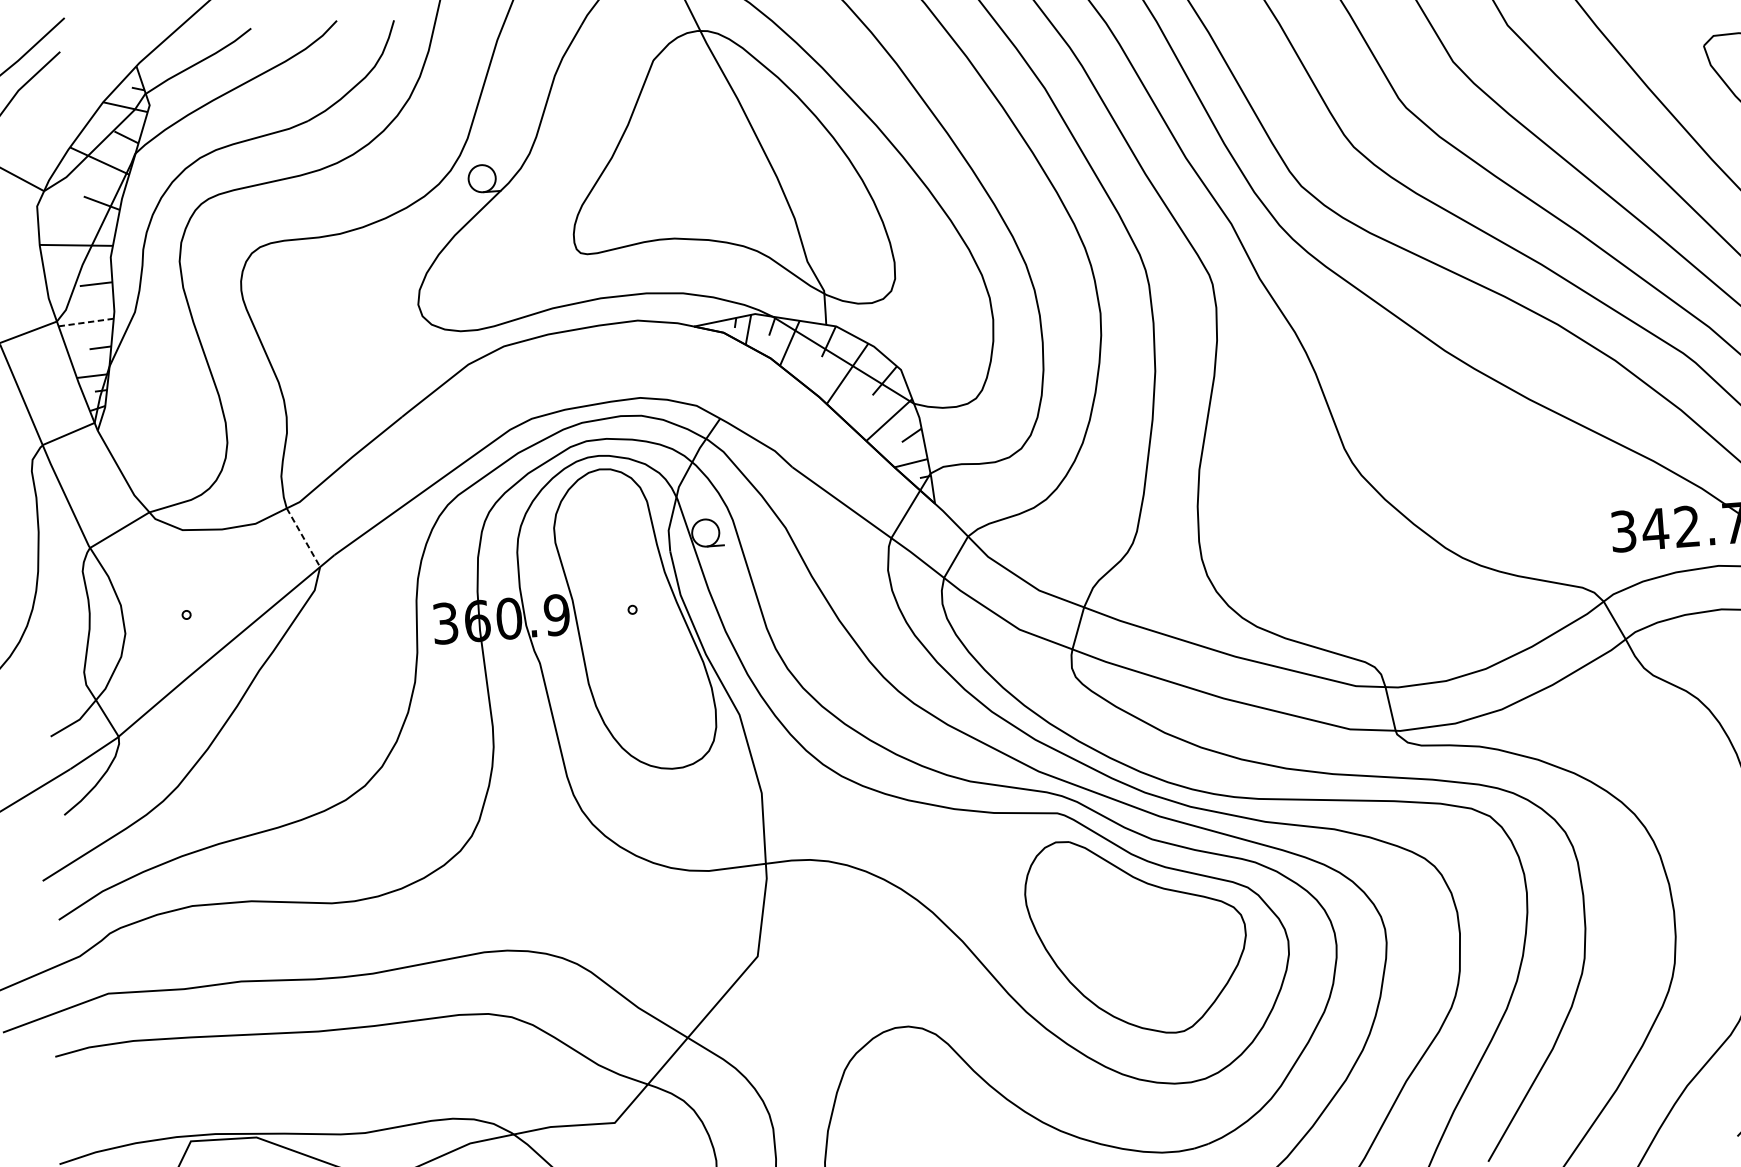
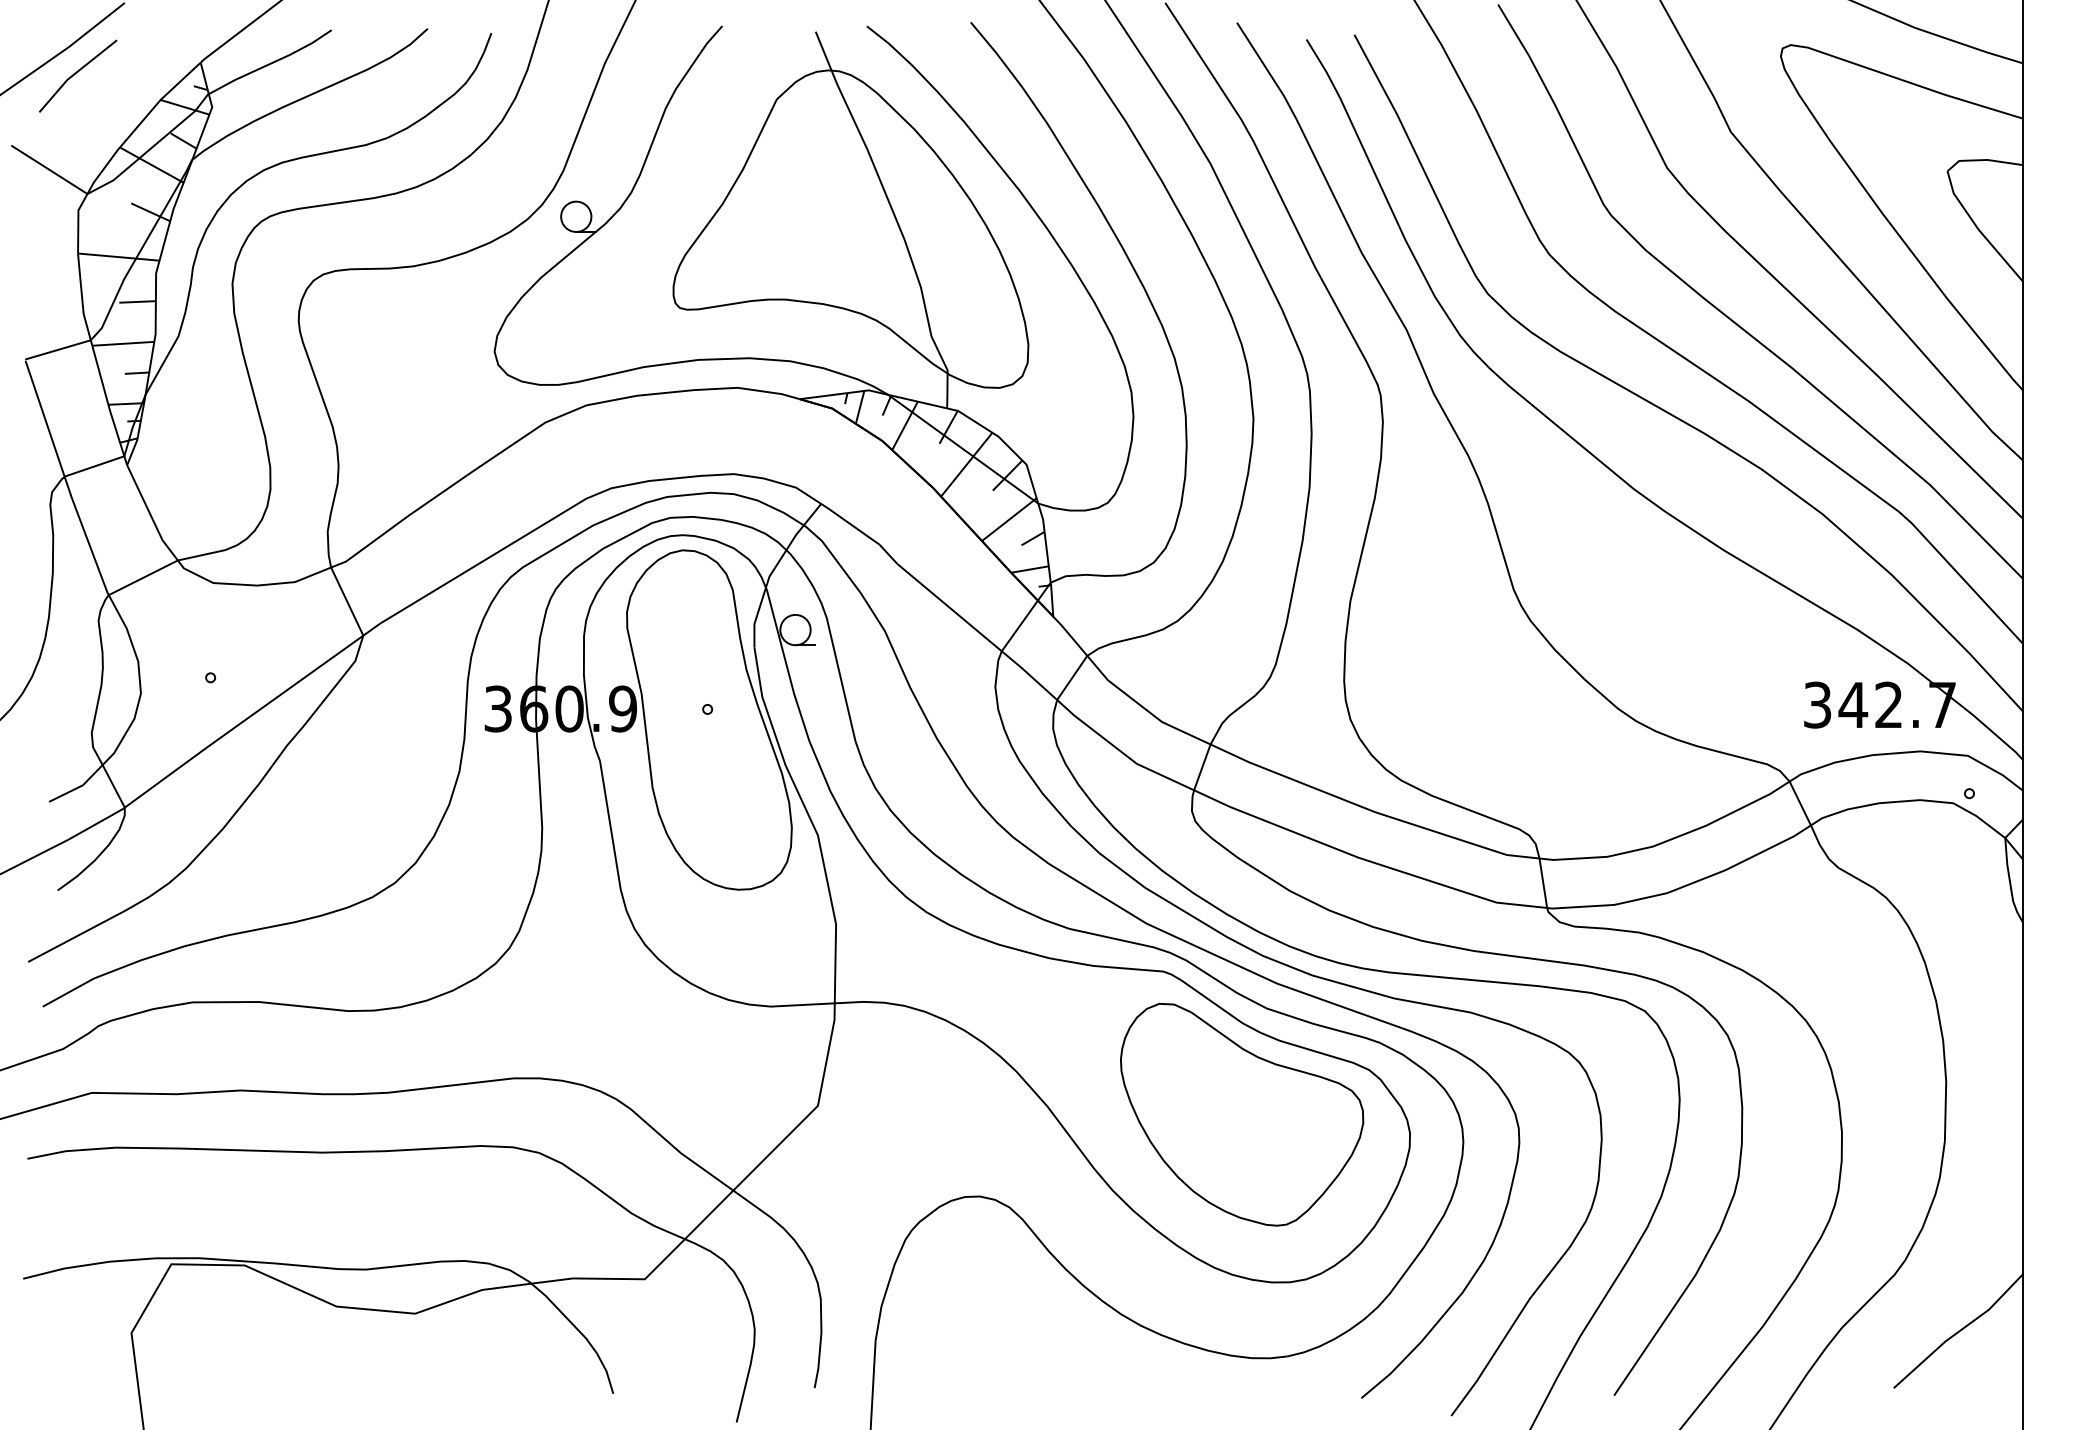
line: (85, 322) -> (122, 343), dashed -> solid
line: (303, 537) -> (347, 601), dashed -> solid

